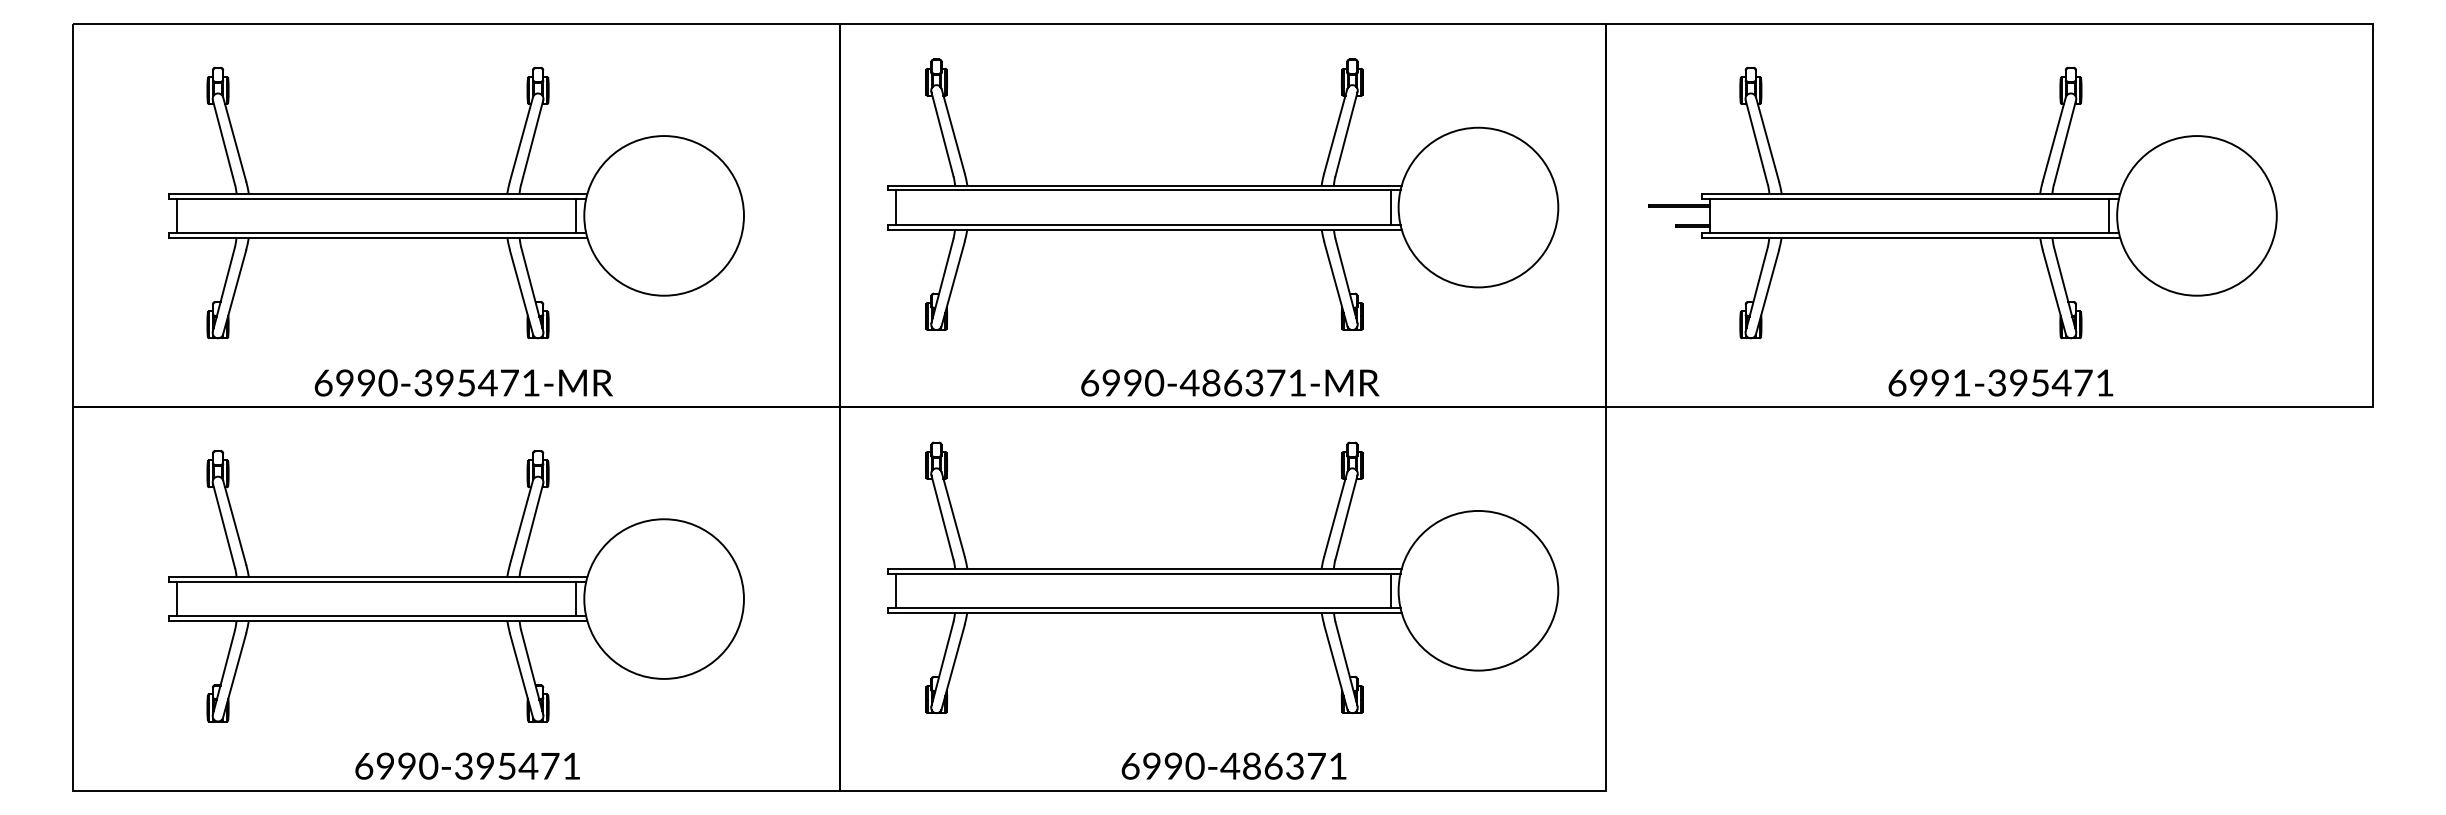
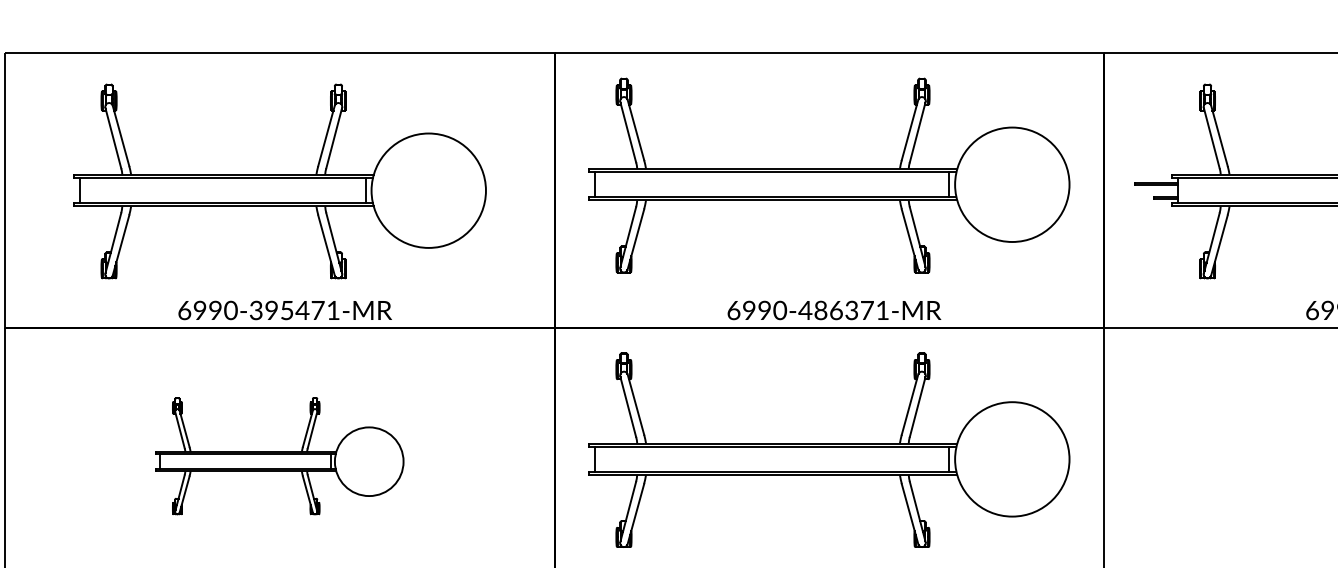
part: (456, 586) -> (279, 456), size x0.6

